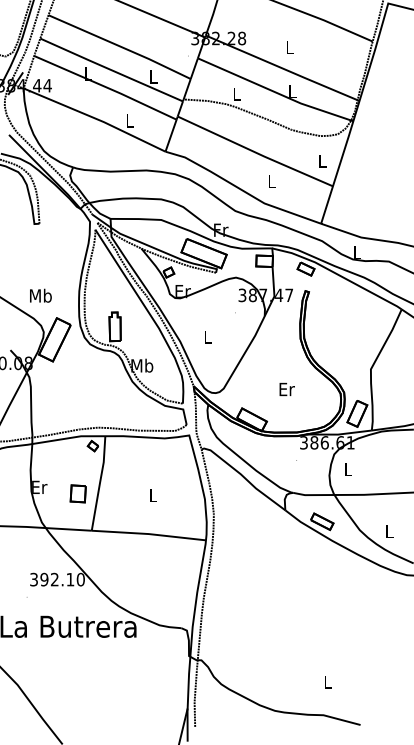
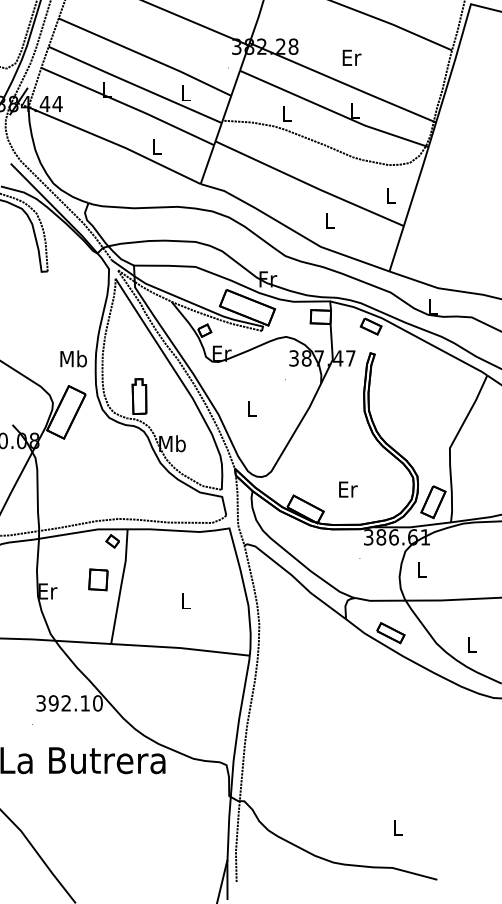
text: (289, 47) -> (351, 57), L -> Er
text: (40, 295) -> (73, 358), moved
text: (286, 389) -> (347, 489), moved
part: (77, 493) -> (97, 579), moved

